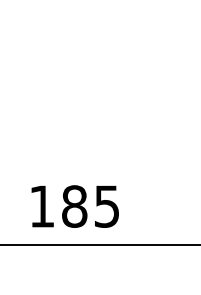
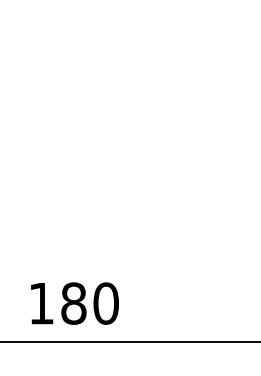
text: (106, 206) -> (105, 303), 185 -> 180

